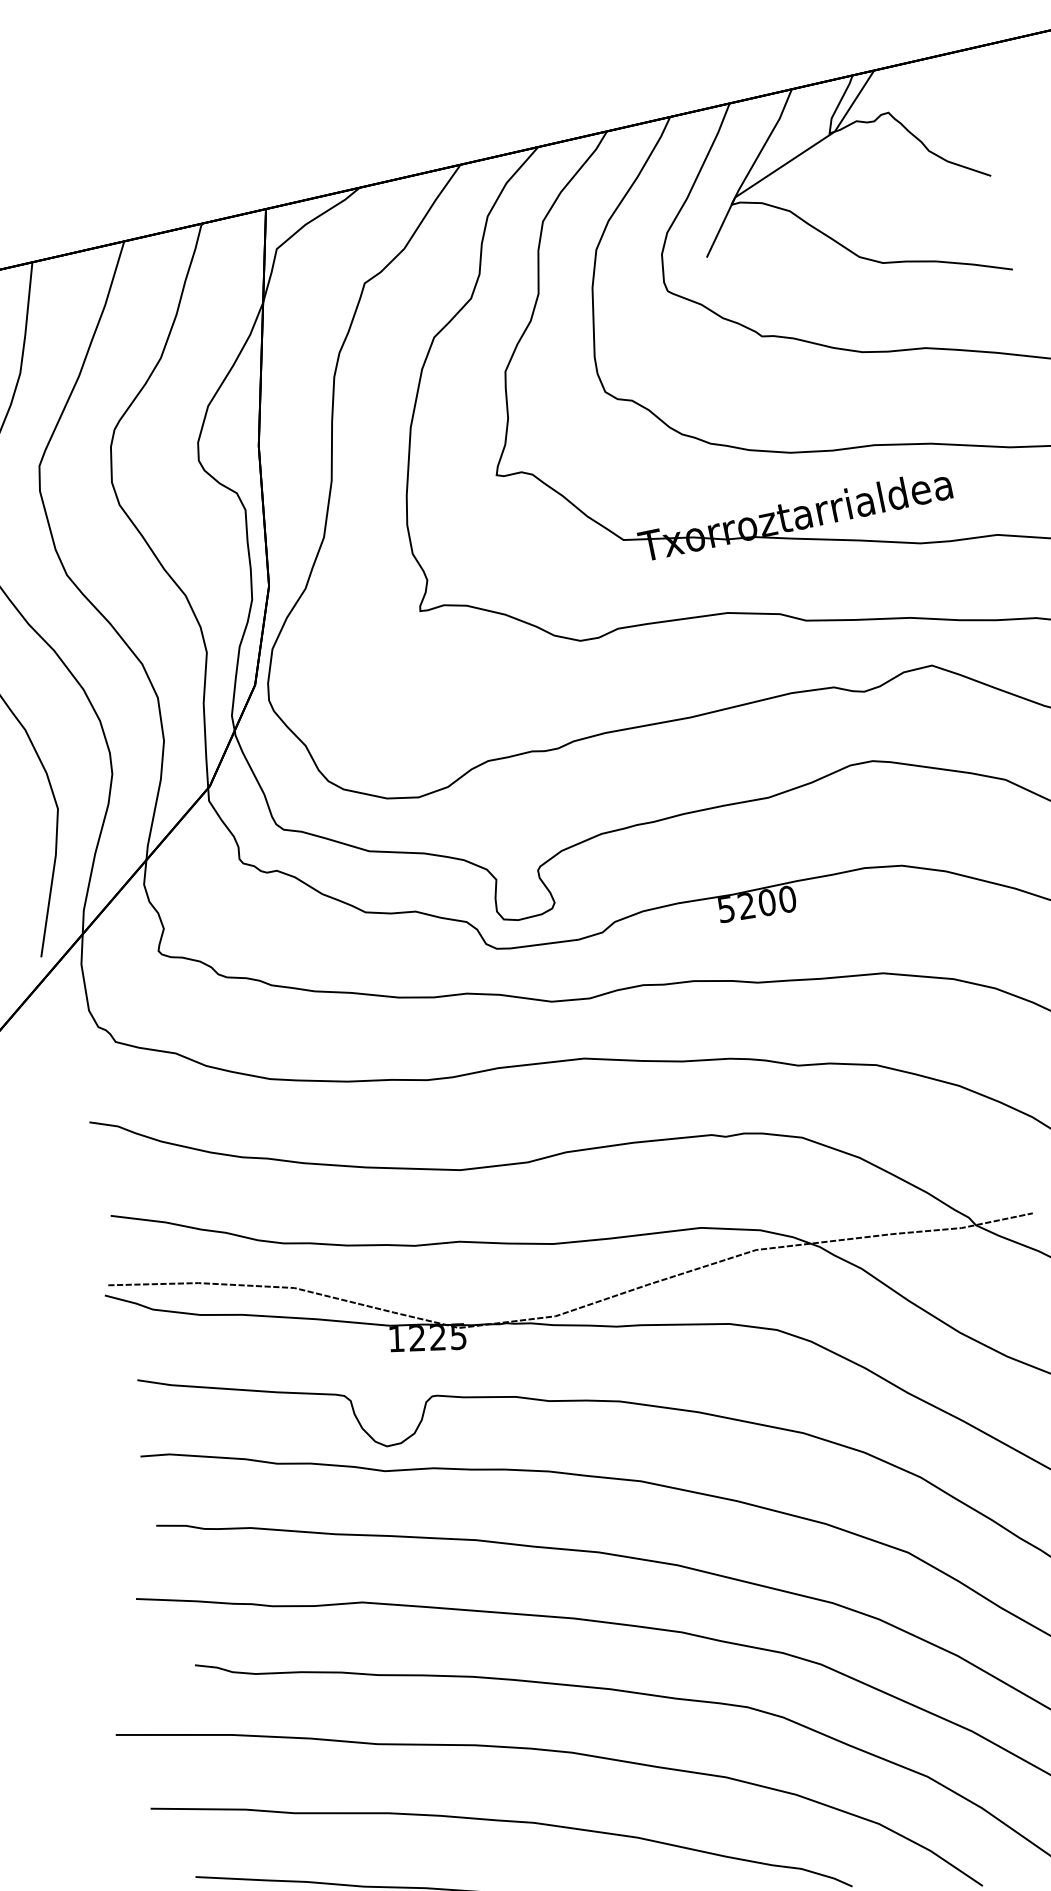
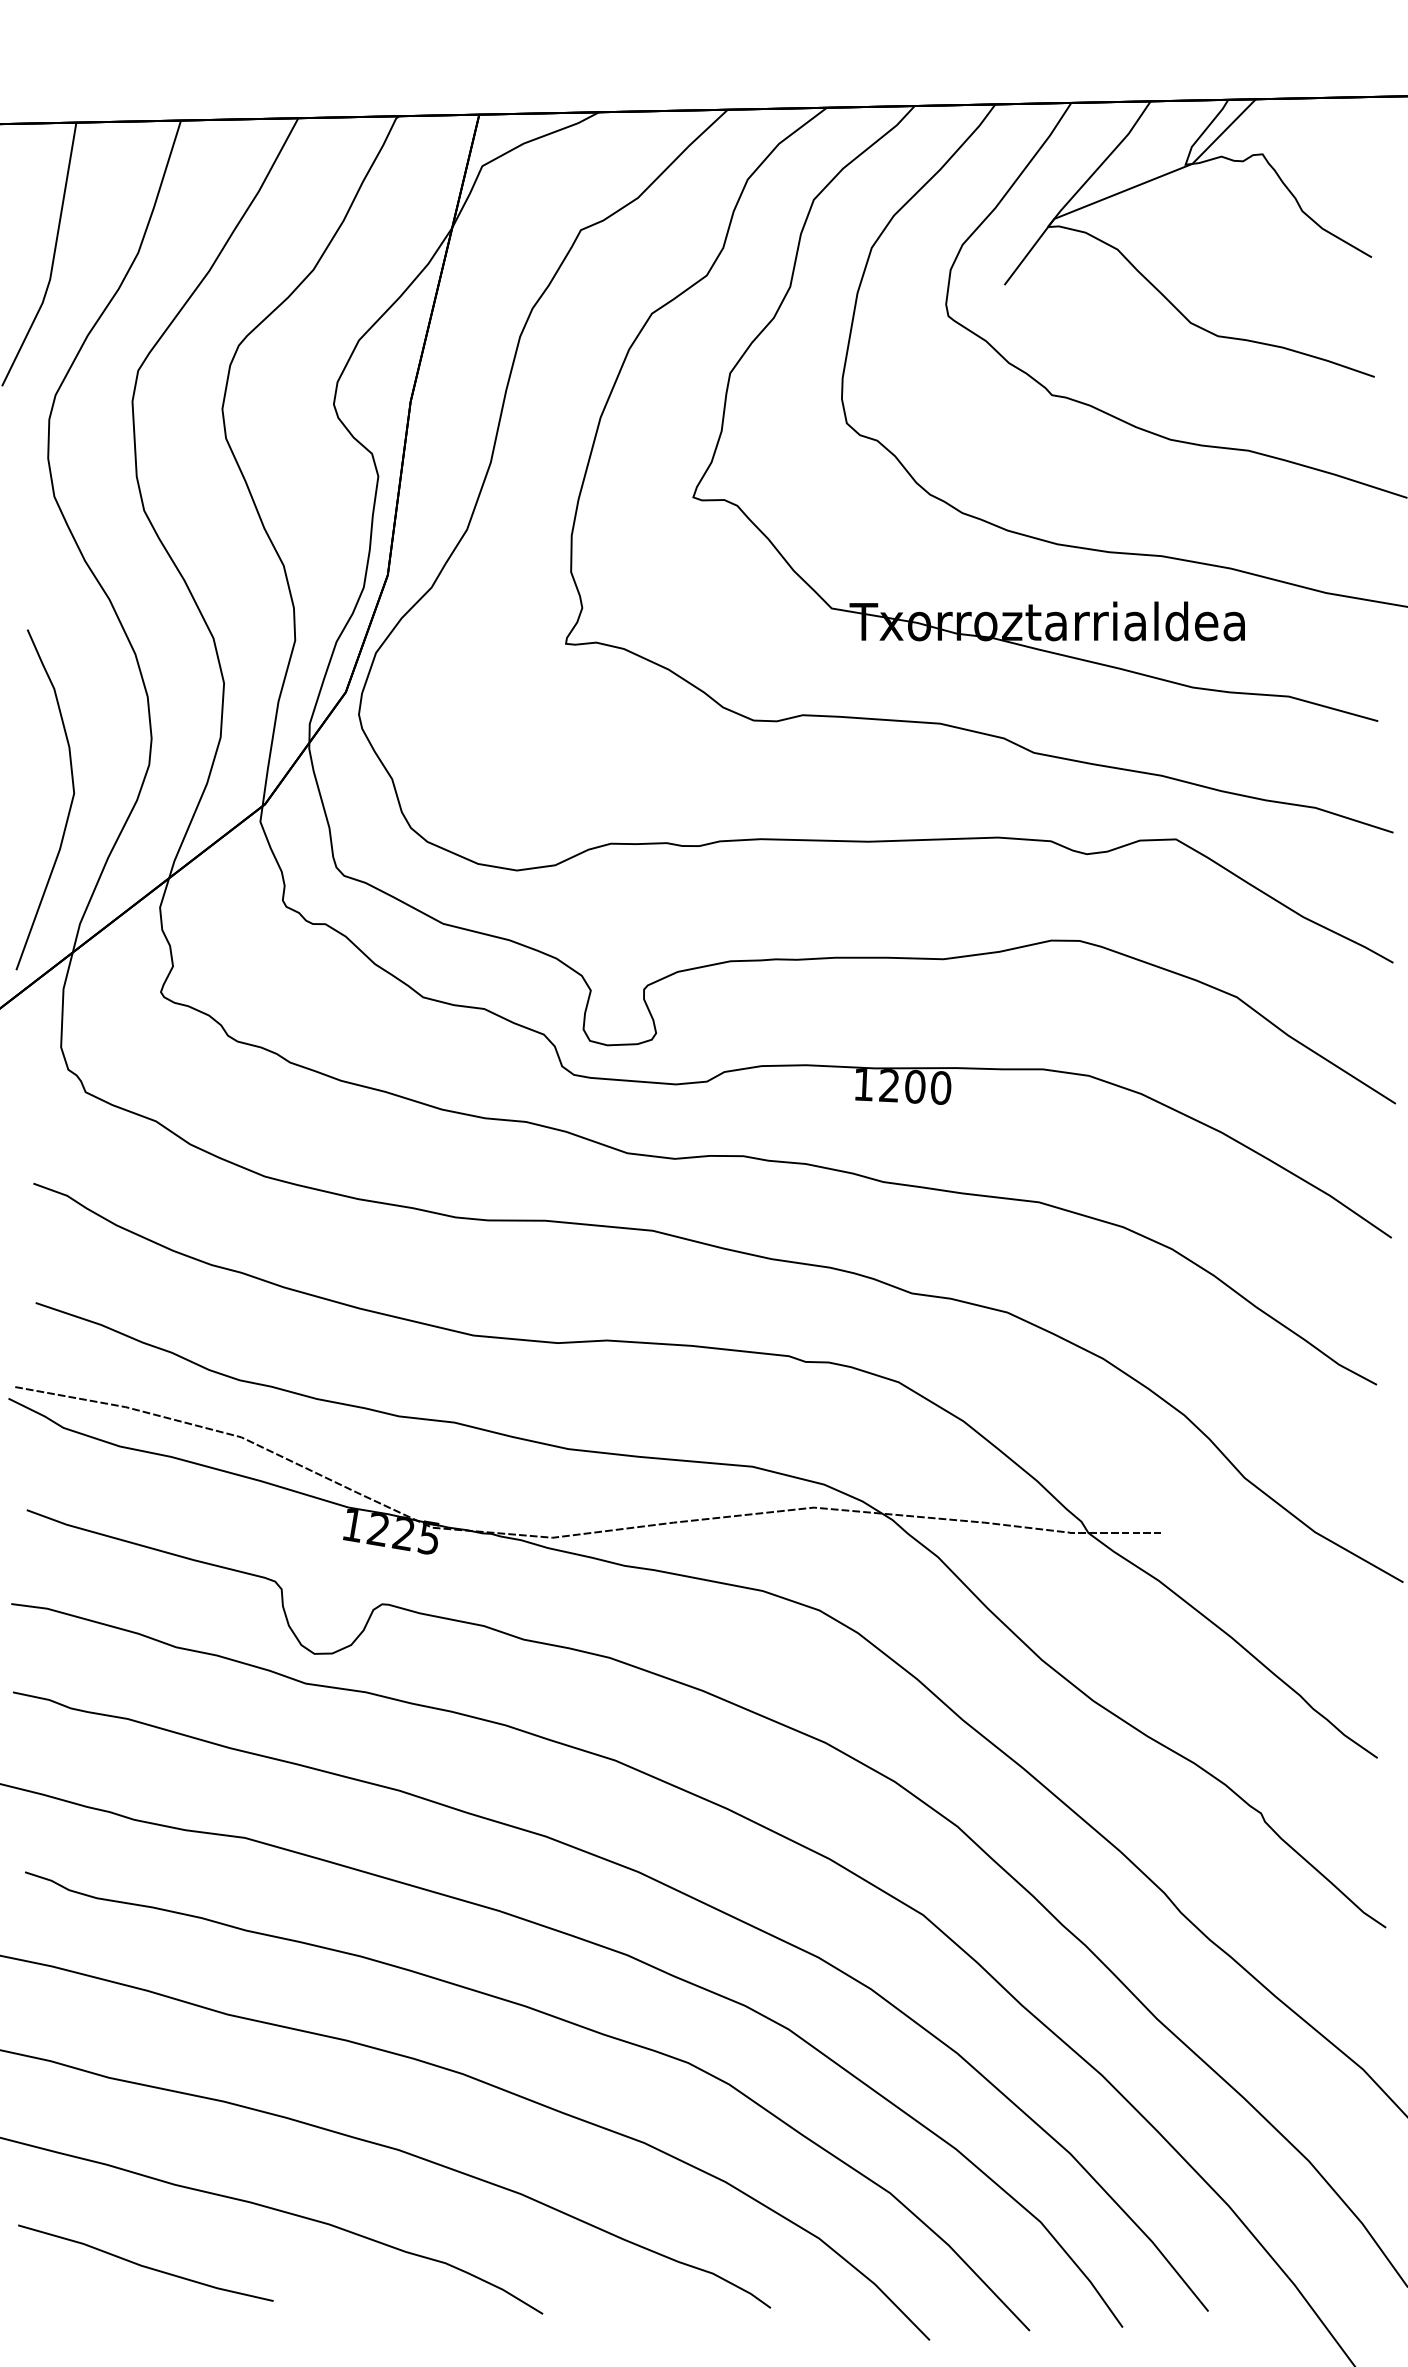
text: (725, 909) -> (862, 1084), 5200 -> 1200

